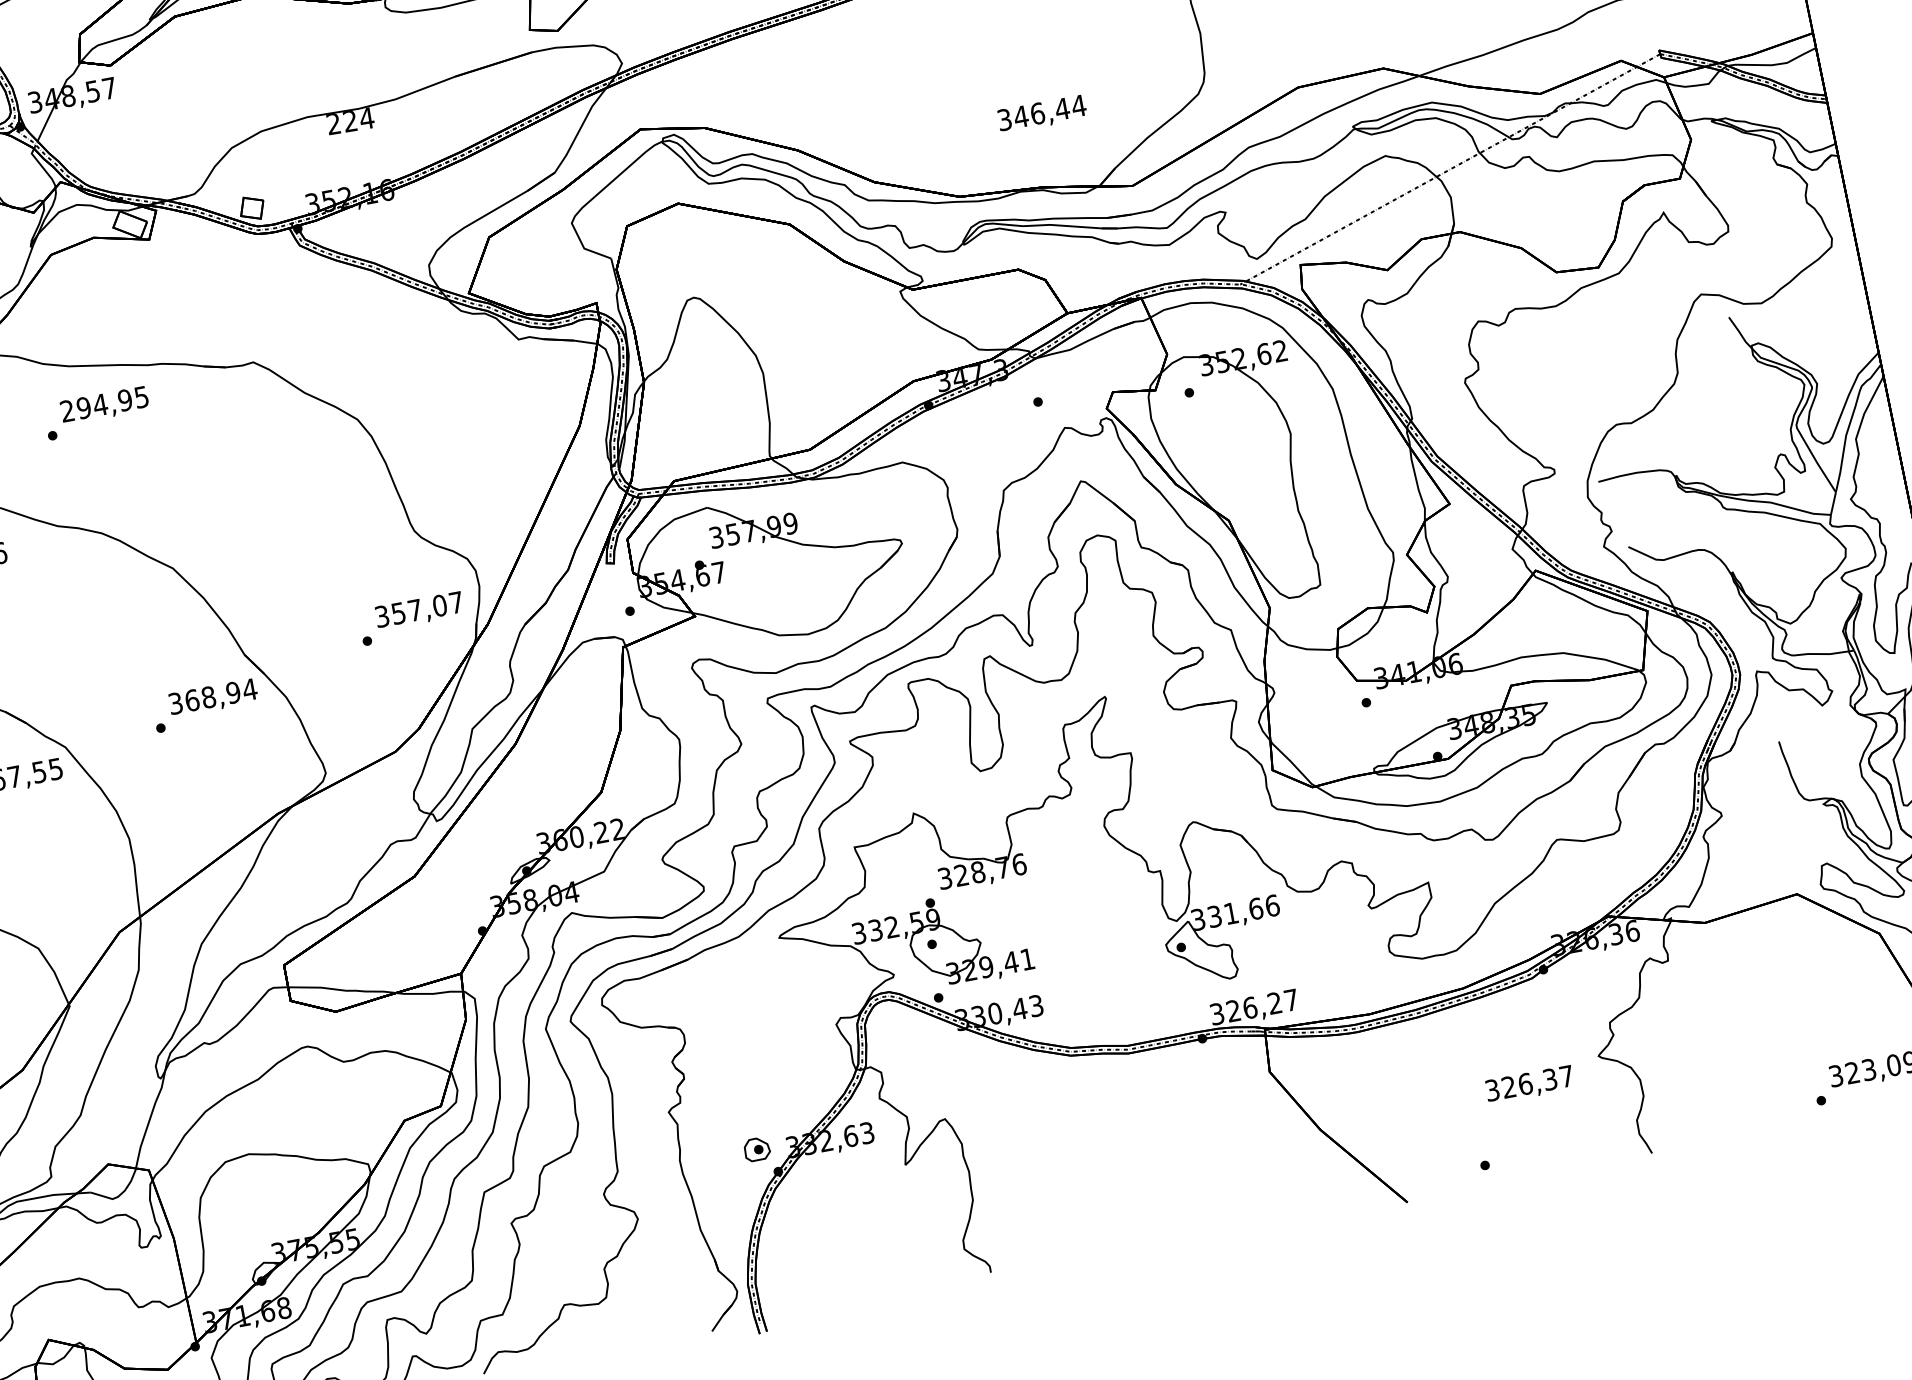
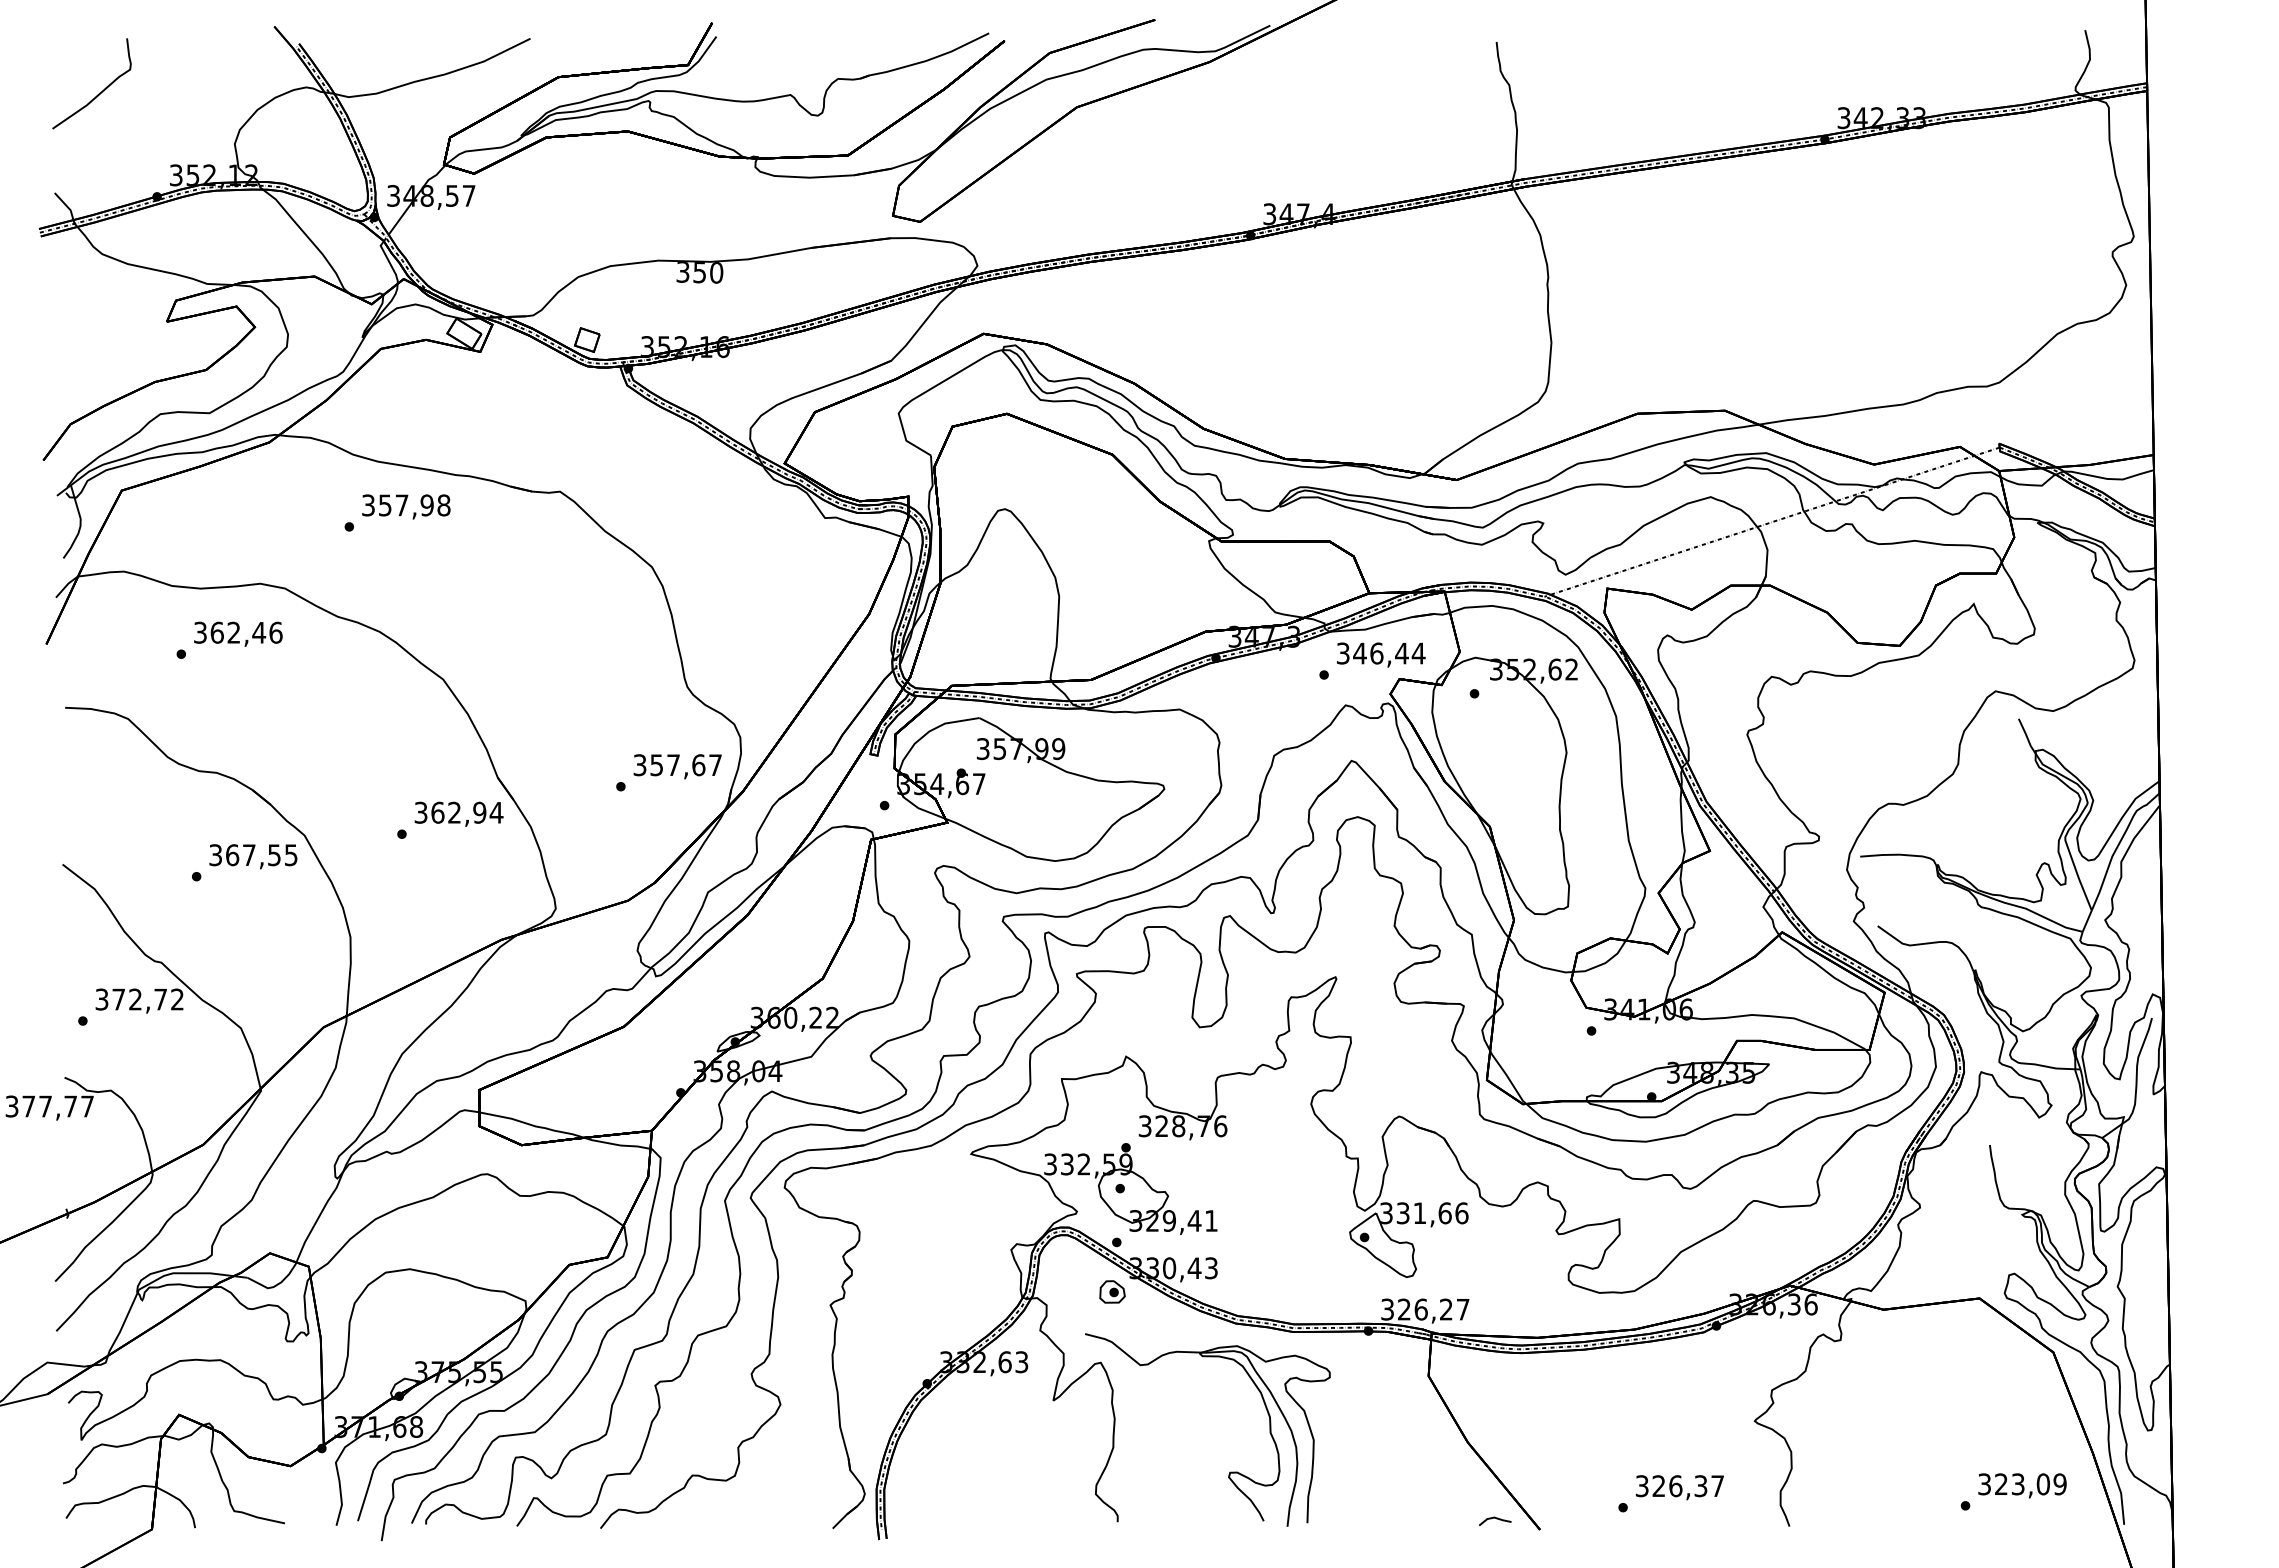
text: (1042, 113) -> (1381, 654), moved
text: (350, 121) -> (699, 272), 224 -> 350
text: (104, 404) -> (406, 505), 294,95 -> 357,98
text: (439, 605) -> (698, 764), 357,07 -> 357,67
text: (208, 697) -> (454, 812), 368,94 -> 362,94
text: (1529, 1084) -> (1679, 1487), moved
part: (757, 1148) -> (1112, 1291), moved
line: (1362, 1200) -> (1496, 1519), added
part: (1092, 1202) -> (1230, 1471), added

